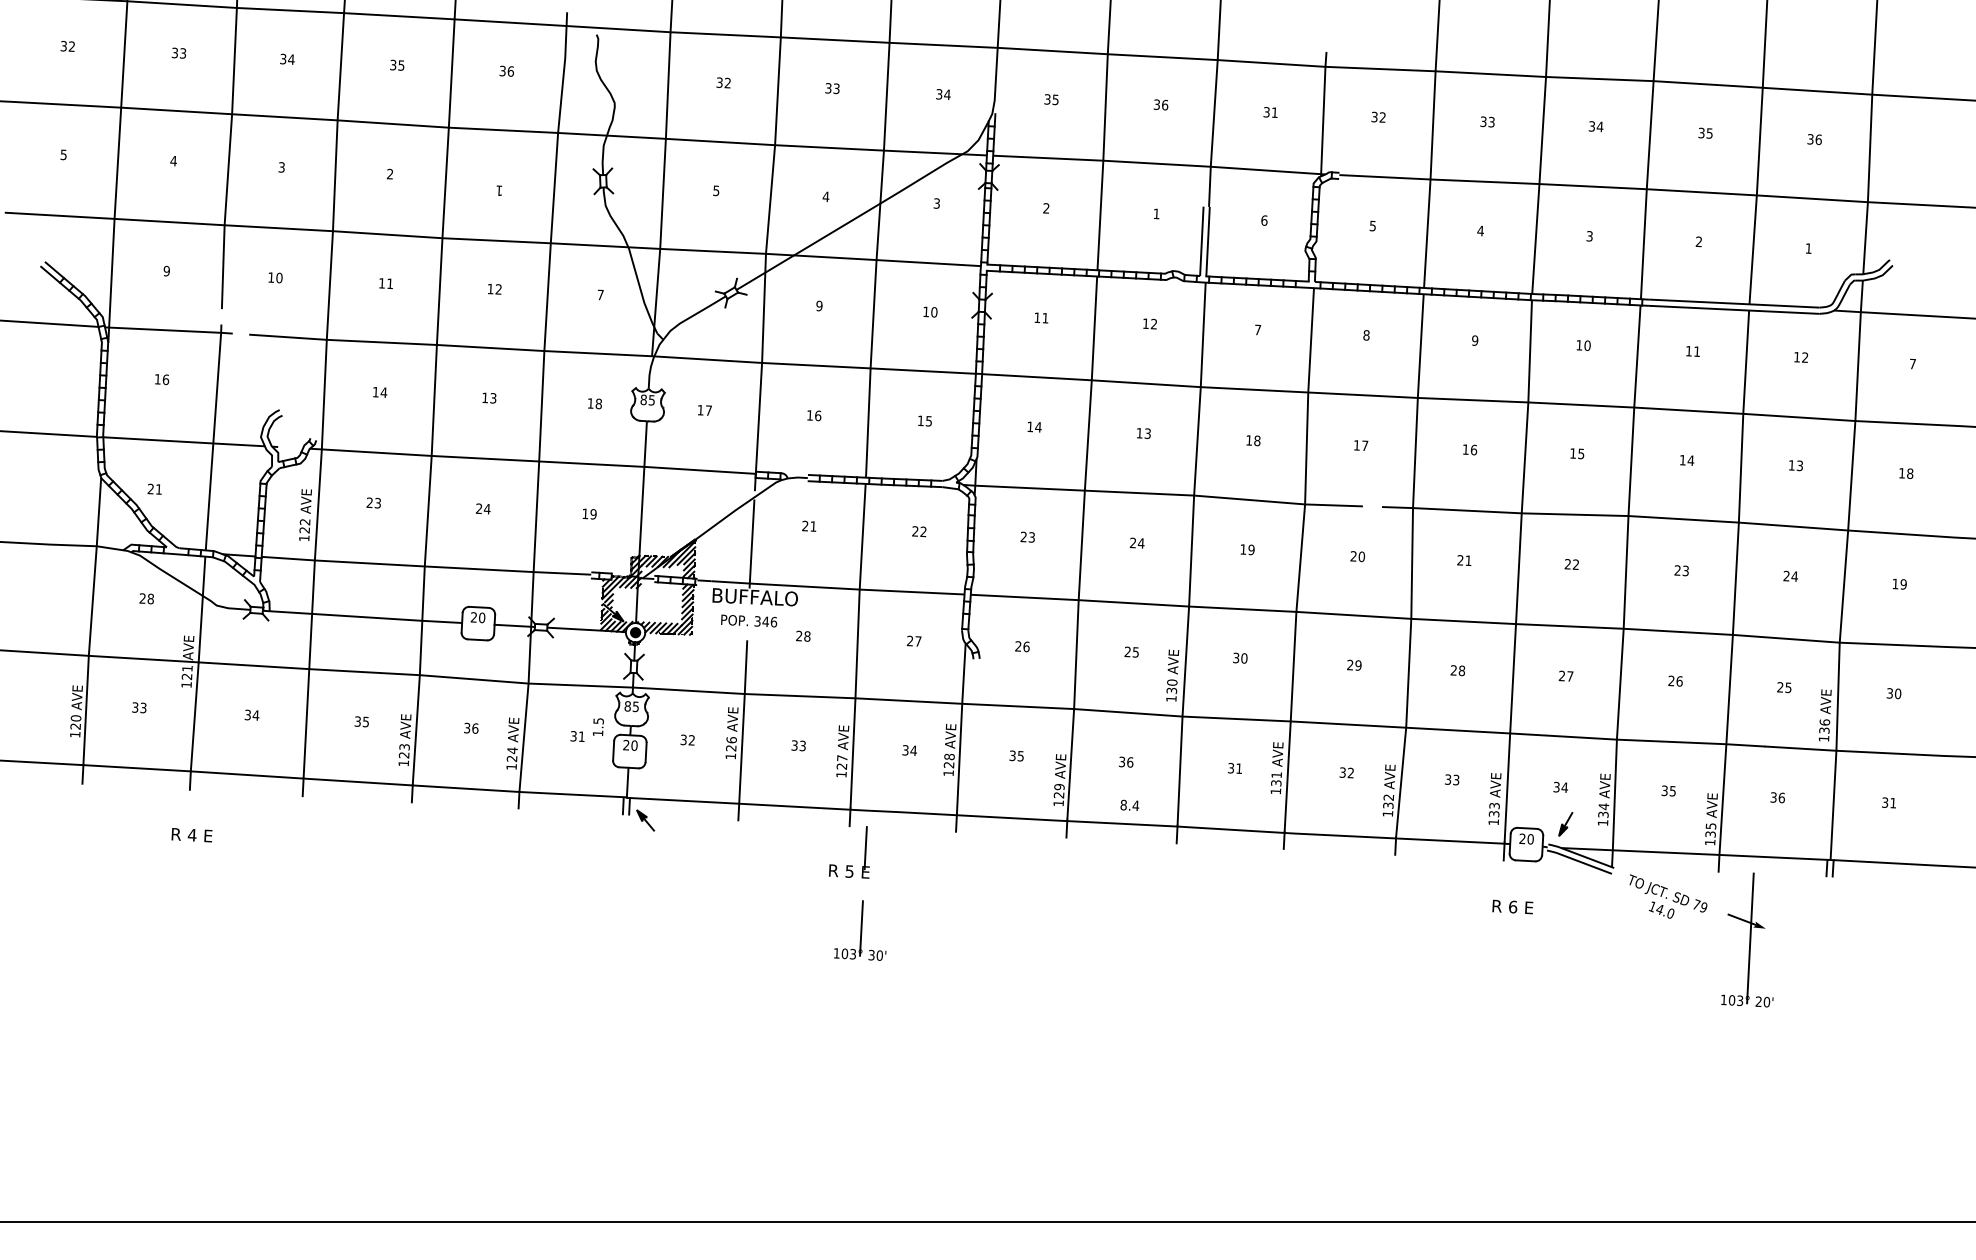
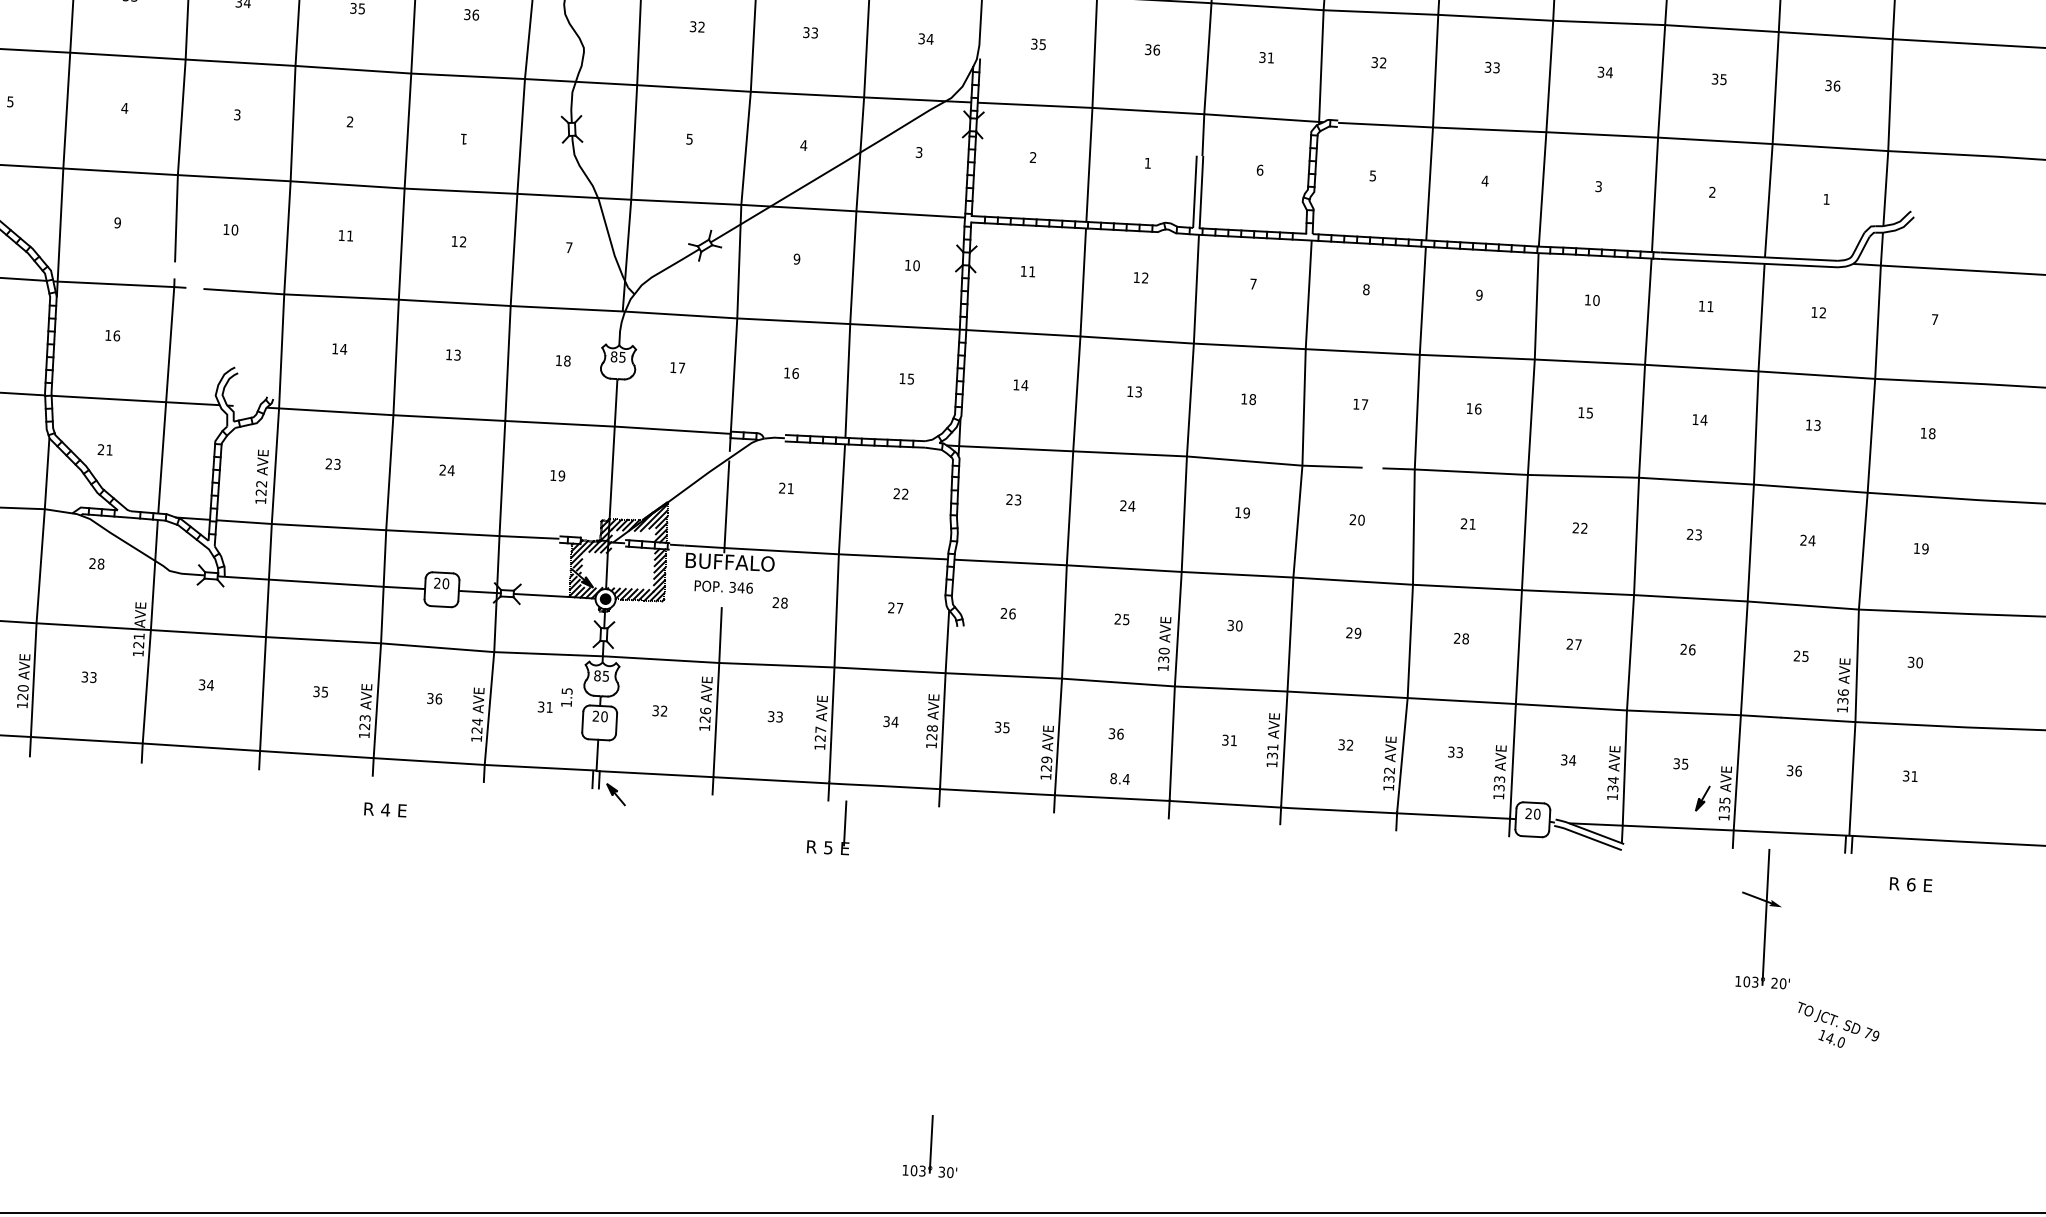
part: (1565, 824) -> (1702, 798), moved
text: (191, 835) -> (384, 810), moved
text: (1668, 896) -> (1838, 1024), moved
text: (1512, 906) -> (1910, 884), moved
part: (860, 930) -> (930, 1146), moved

